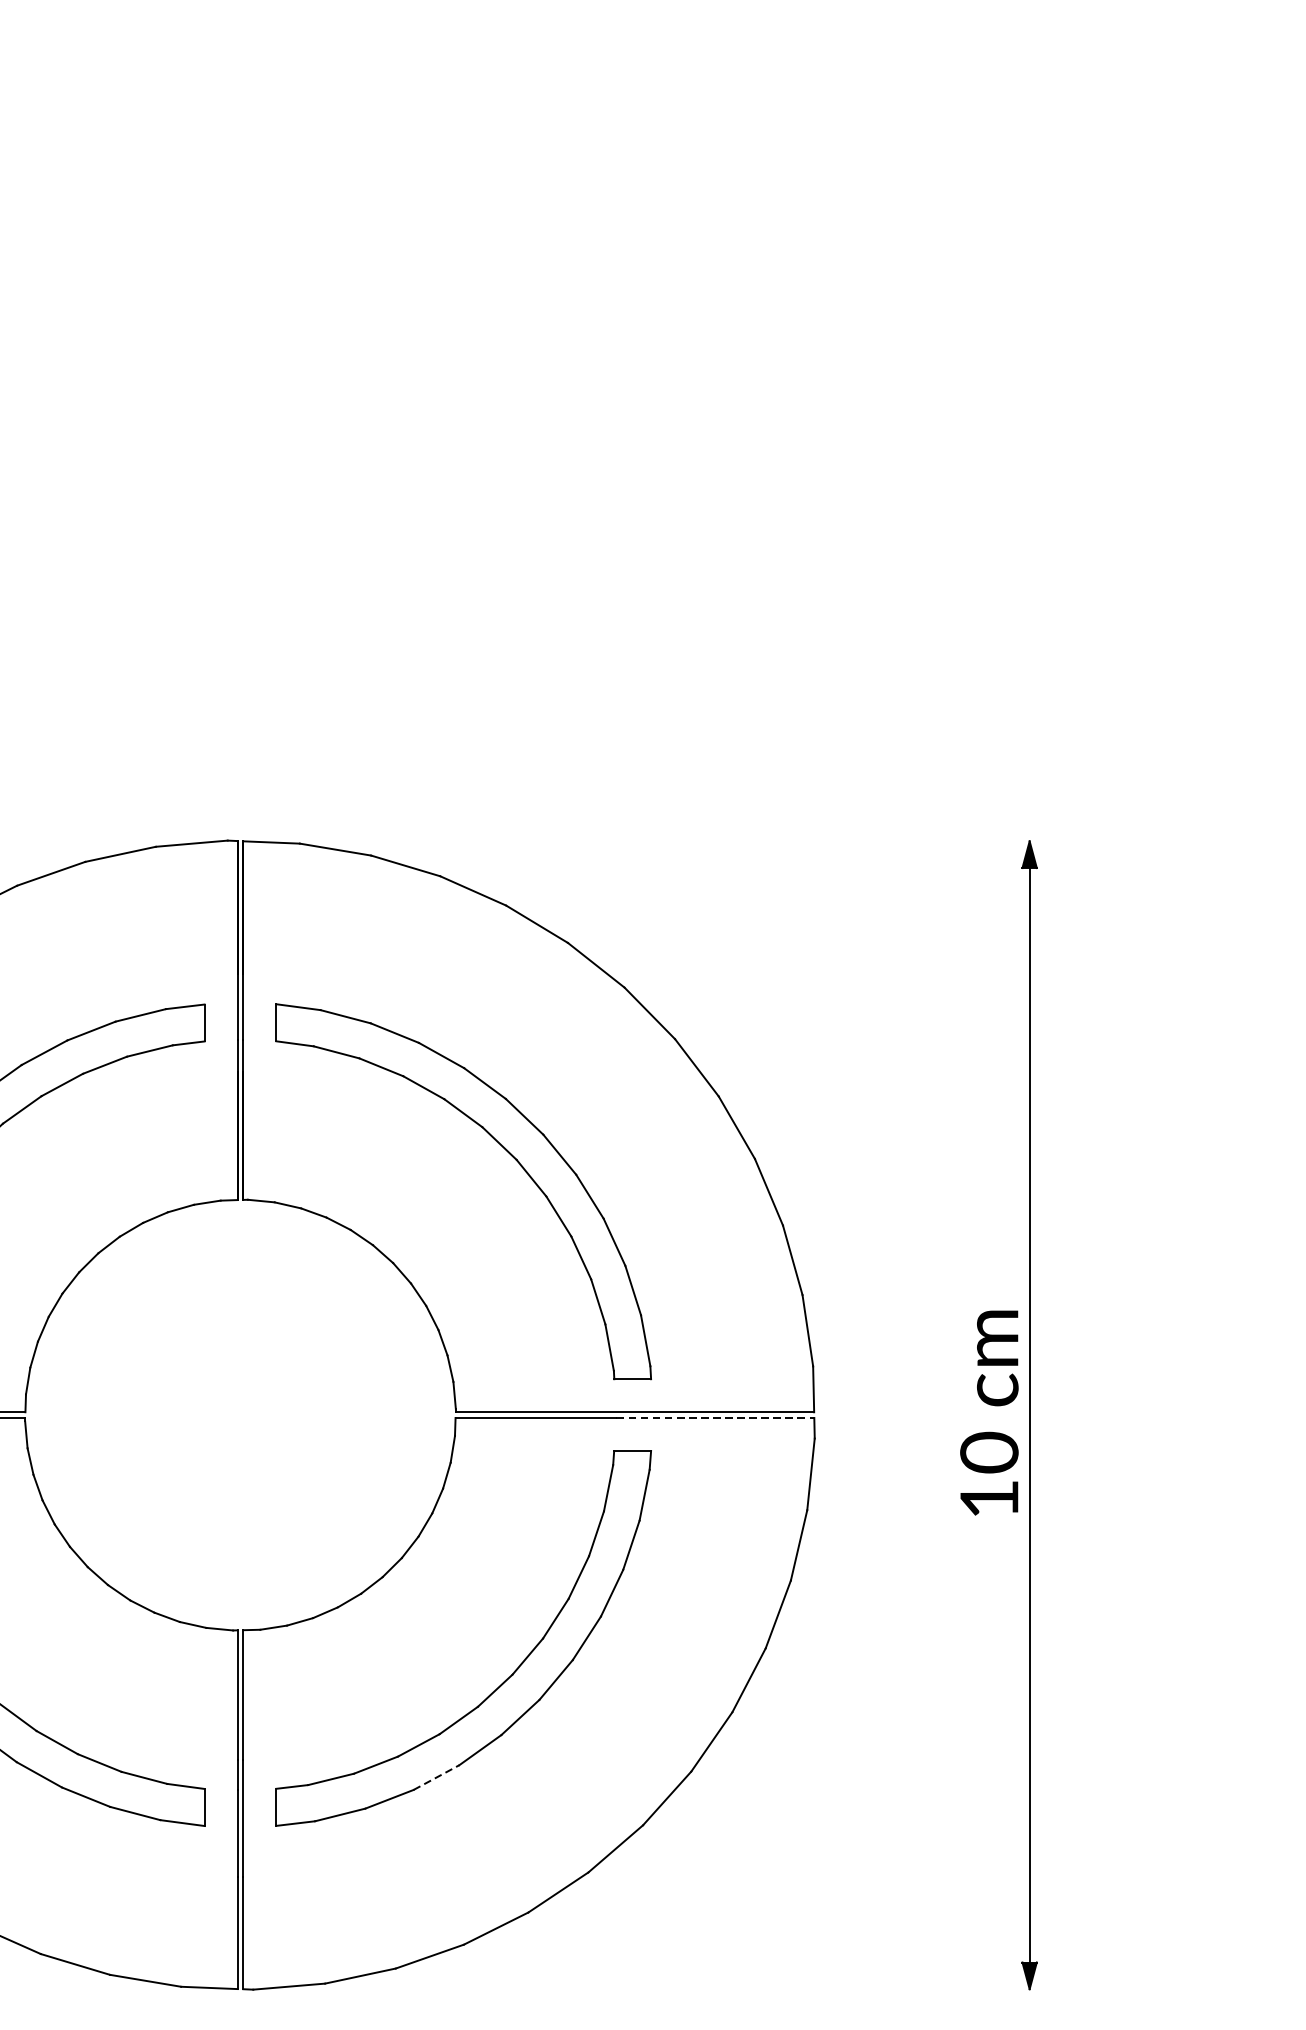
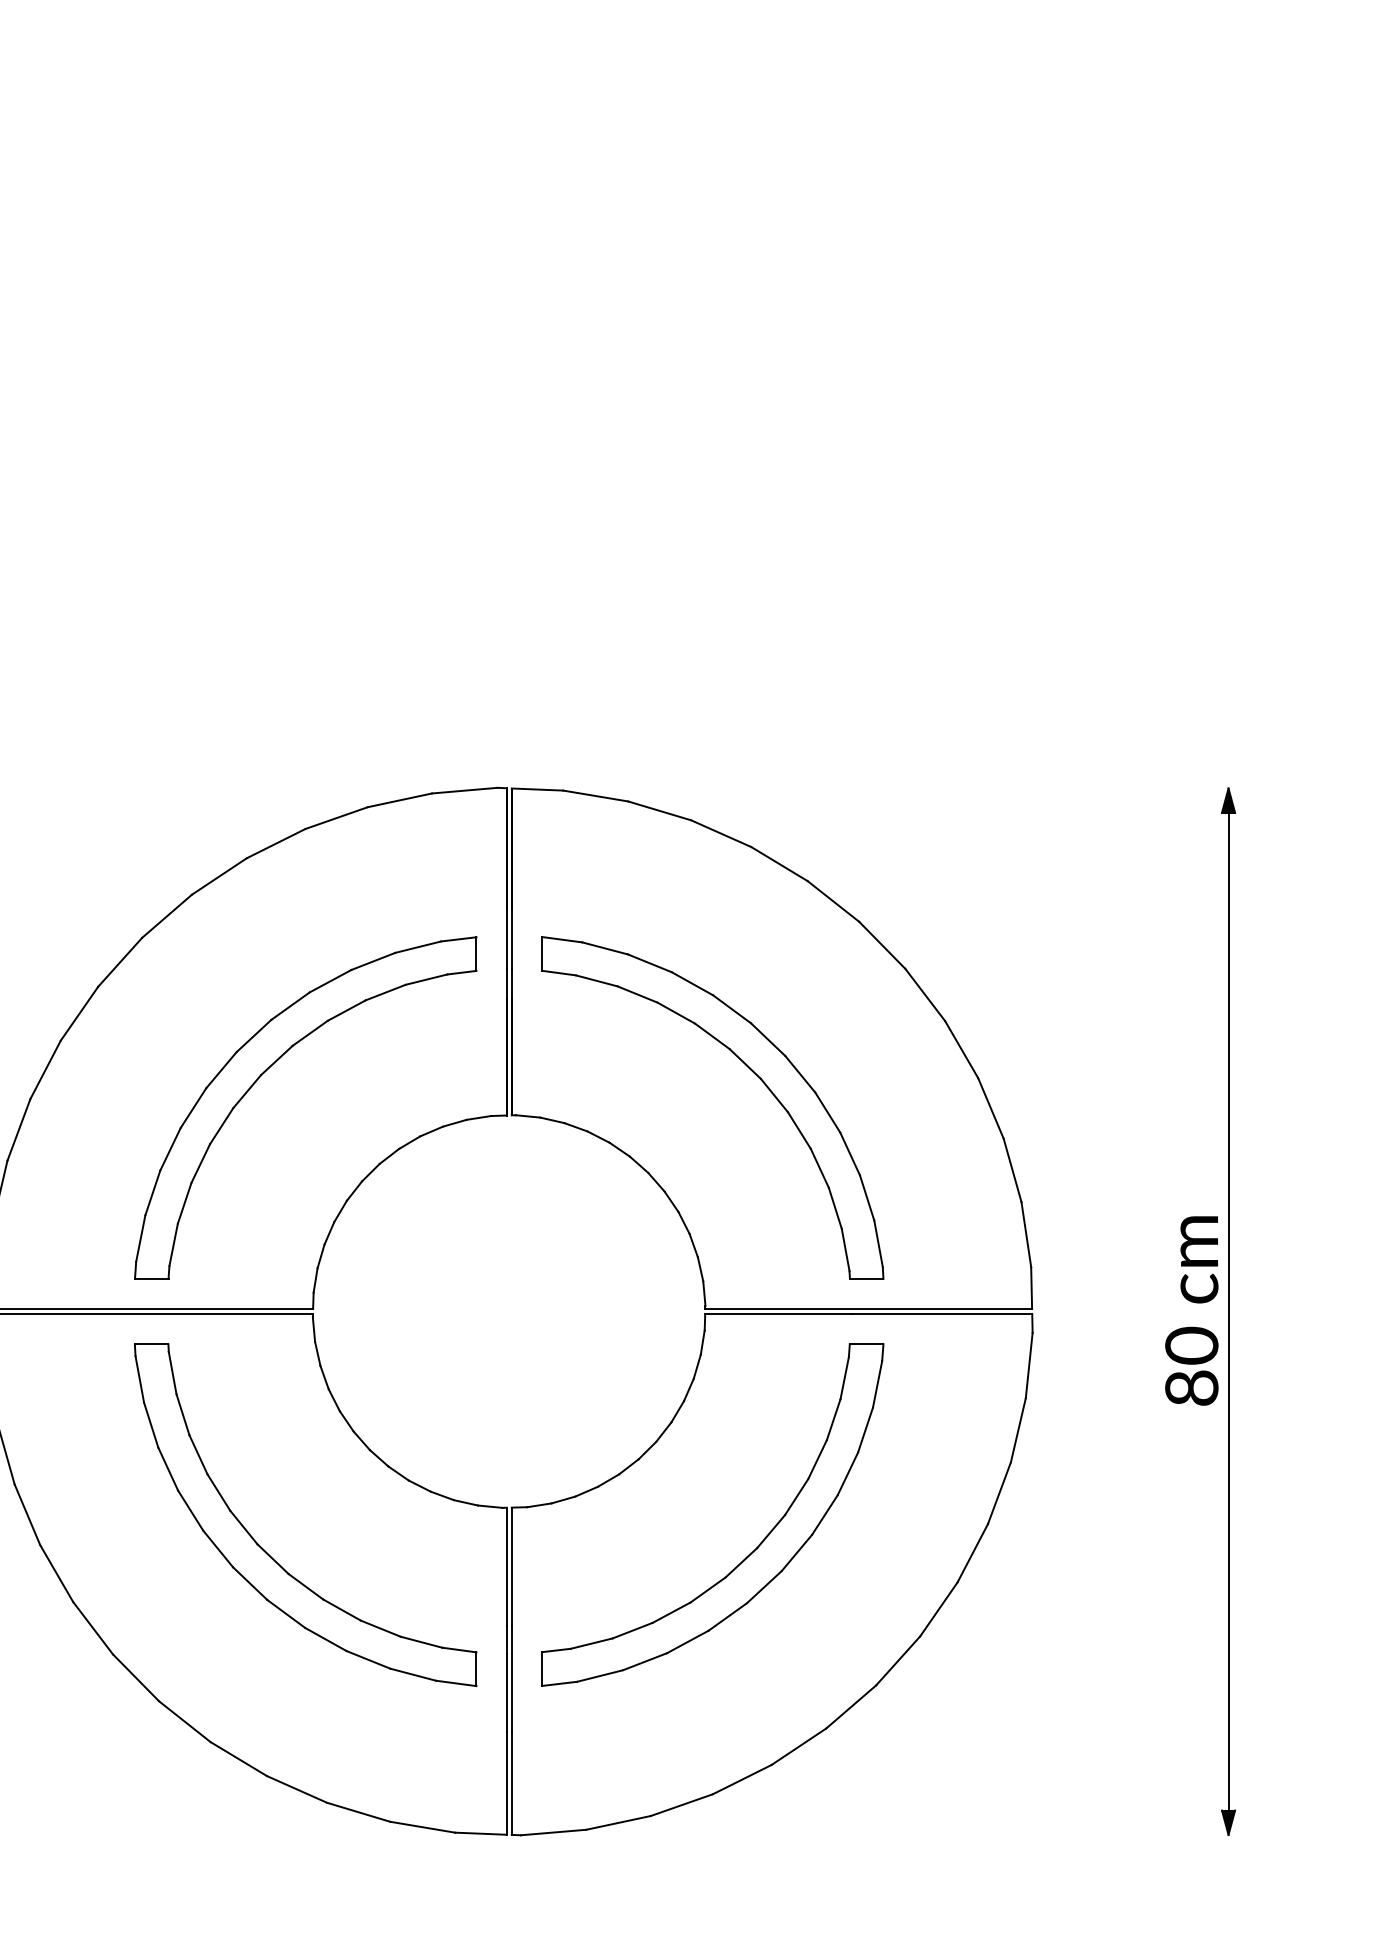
line: (715, 1418) -> (942, 1314), dashed -> solid
text: (989, 1498) -> (1191, 1387), 10 -> 80
line: (436, 1777) -> (687, 1641), dashed -> solid

